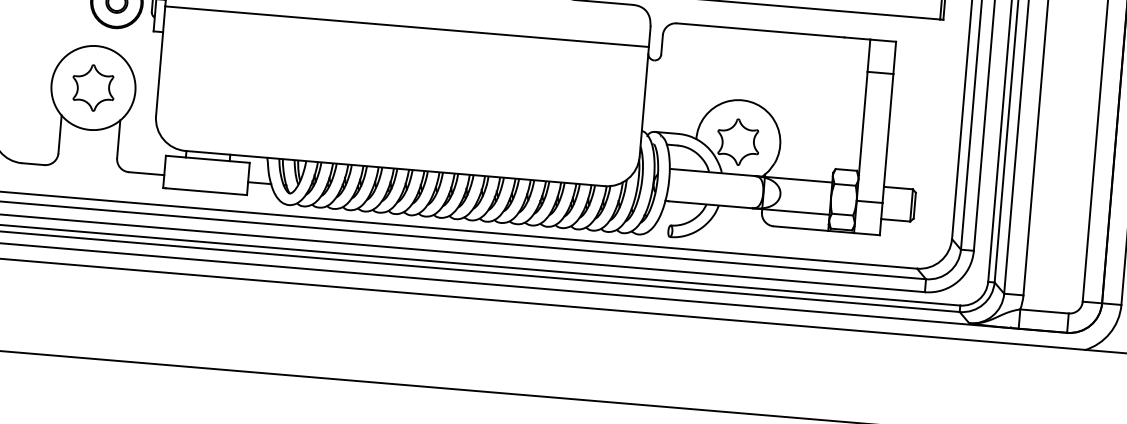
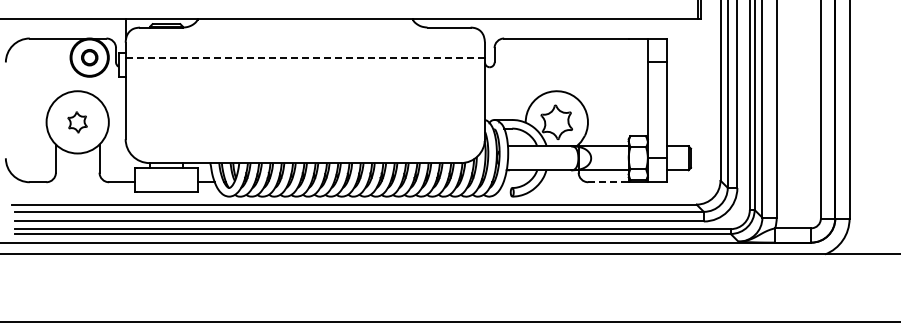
line: (407, 26) -> (305, 57), solid -> dashed
part: (93, 88) -> (77, 122), size x0.6
line: (801, 228) -> (608, 182), solid -> dashed

